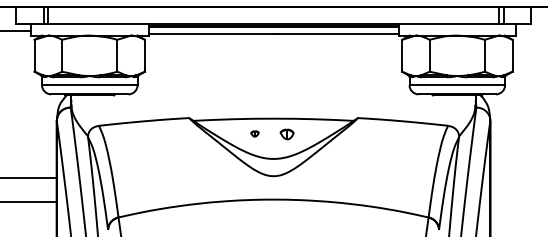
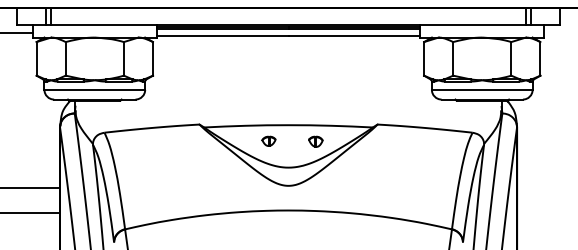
part: (254, 133) -> (268, 140), size x1.67
part: (286, 134) -> (315, 141), moved

